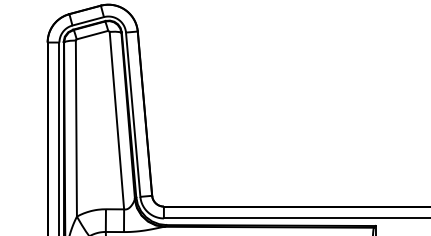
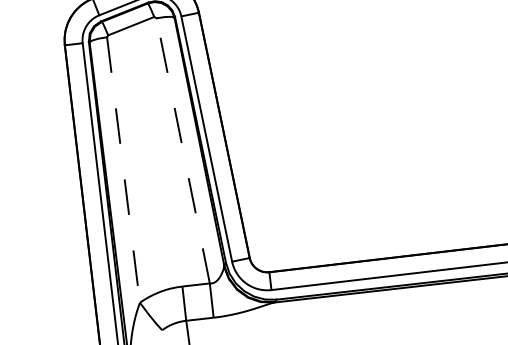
line: (116, 120) -> (182, 150), solid -> dashed
line: (76, 129) -> (123, 171), solid -> dashed

